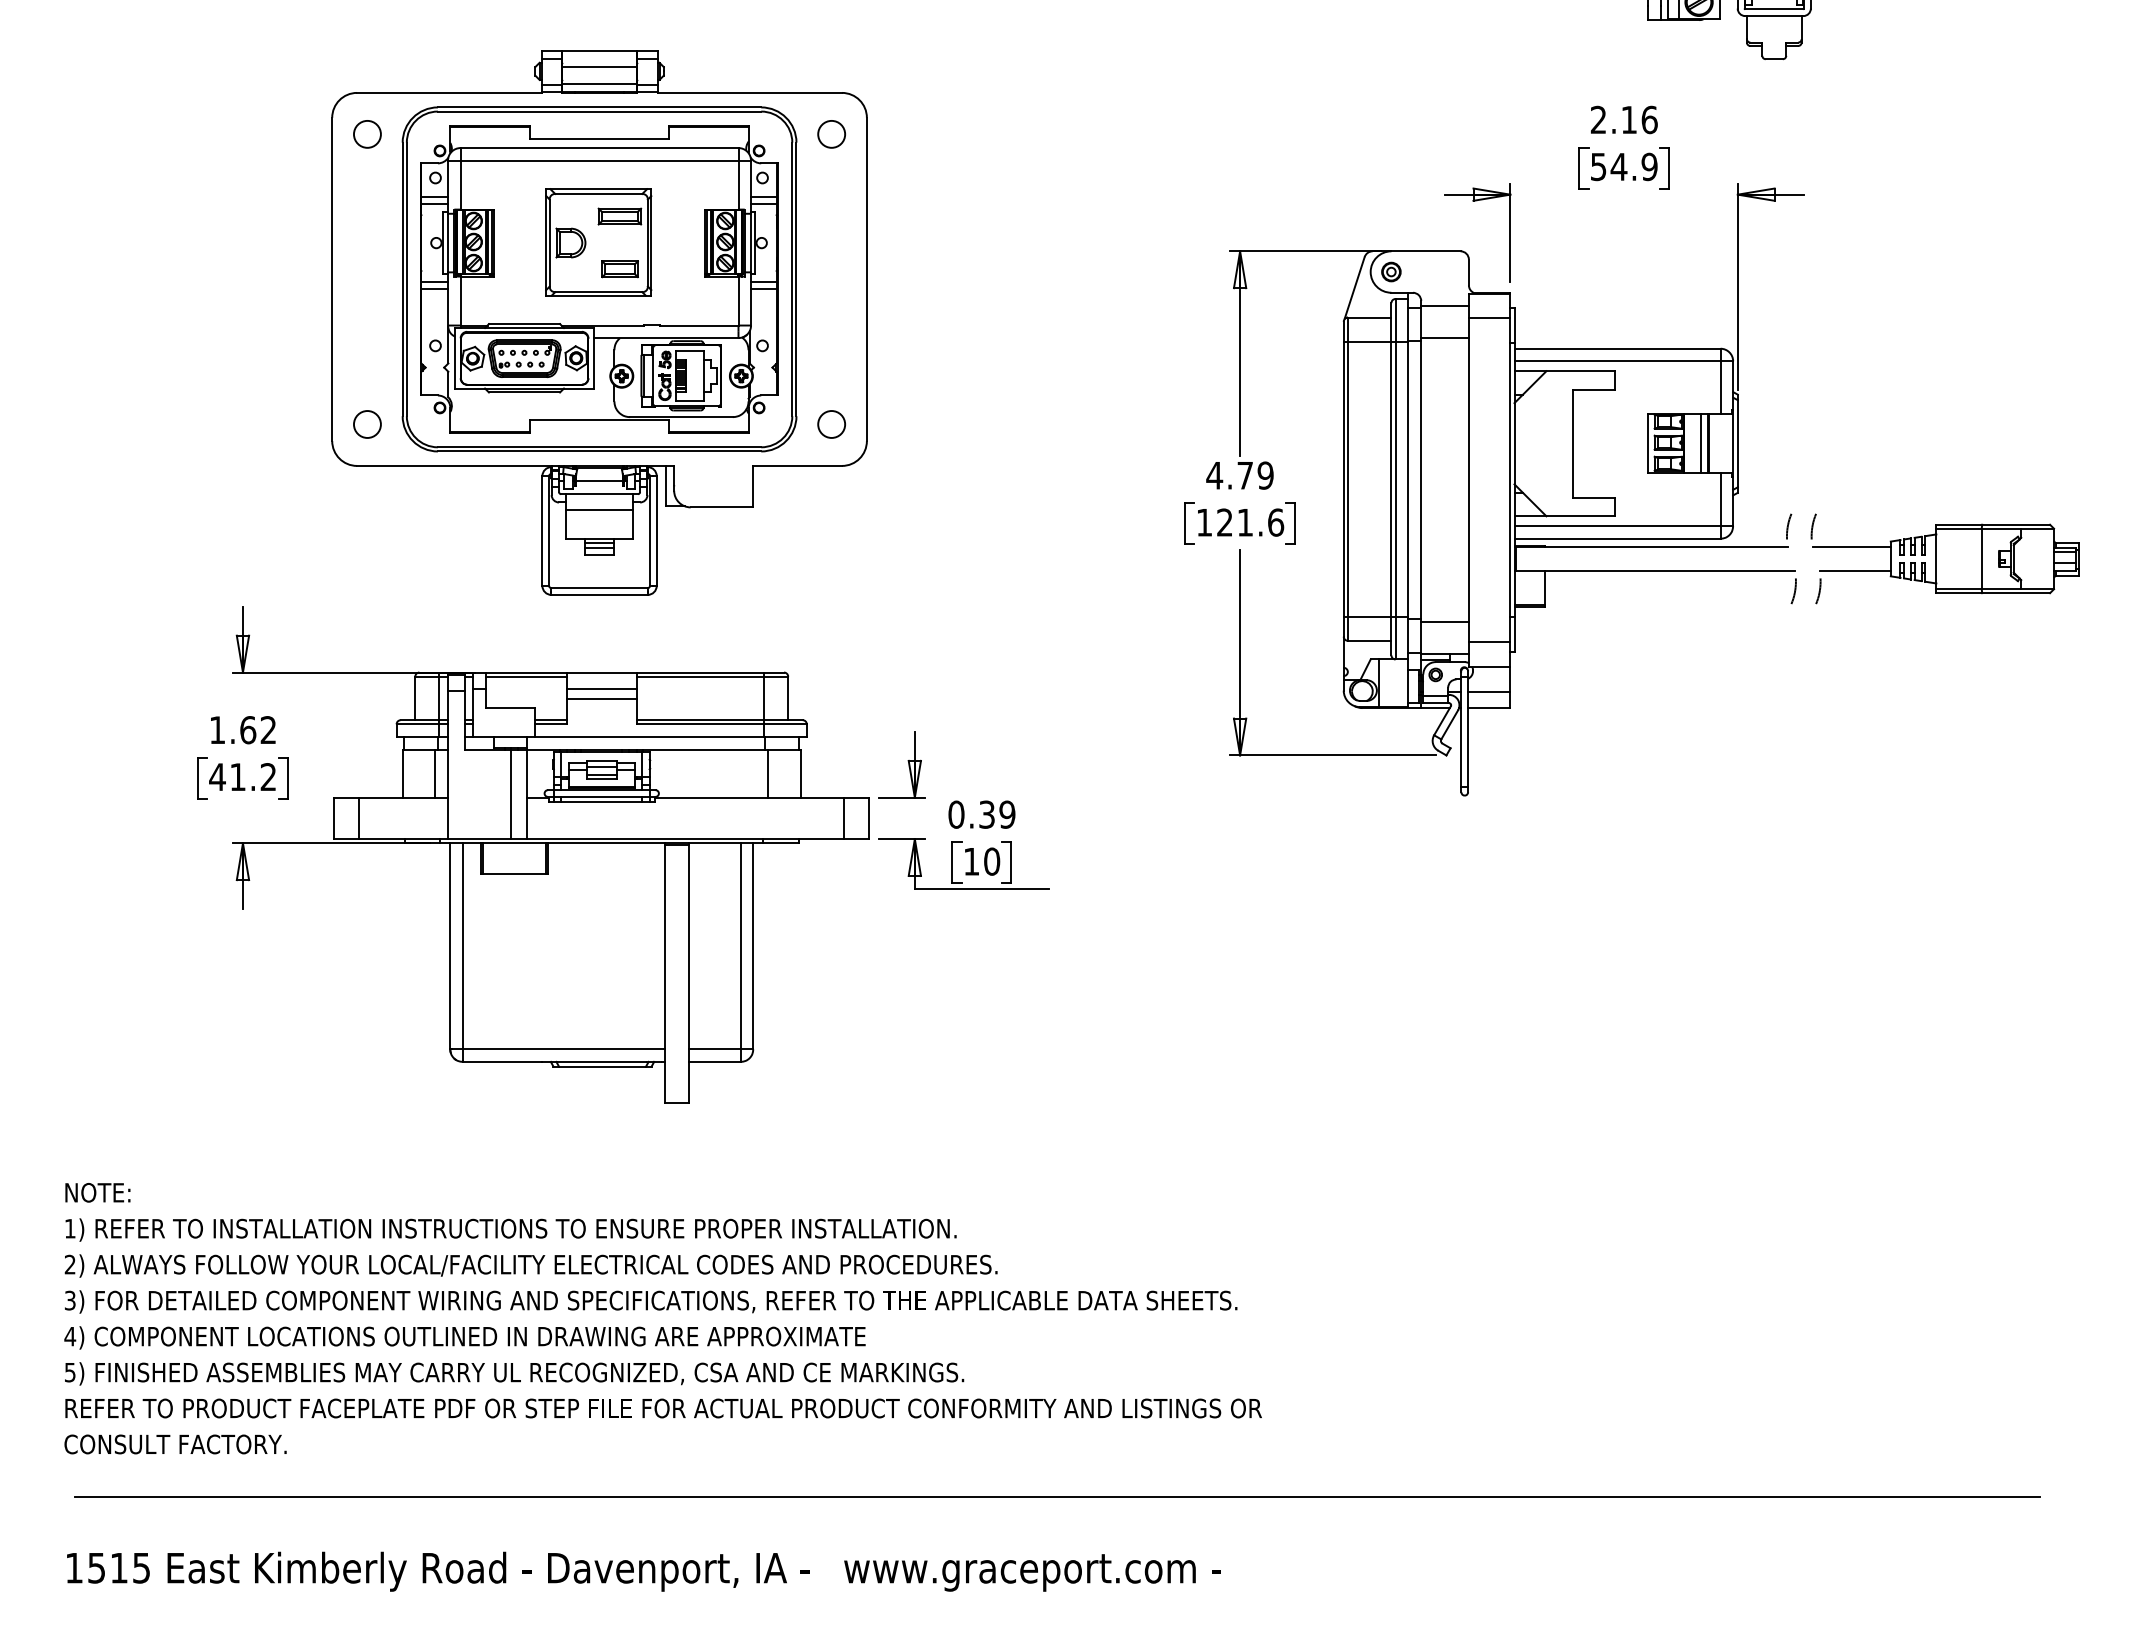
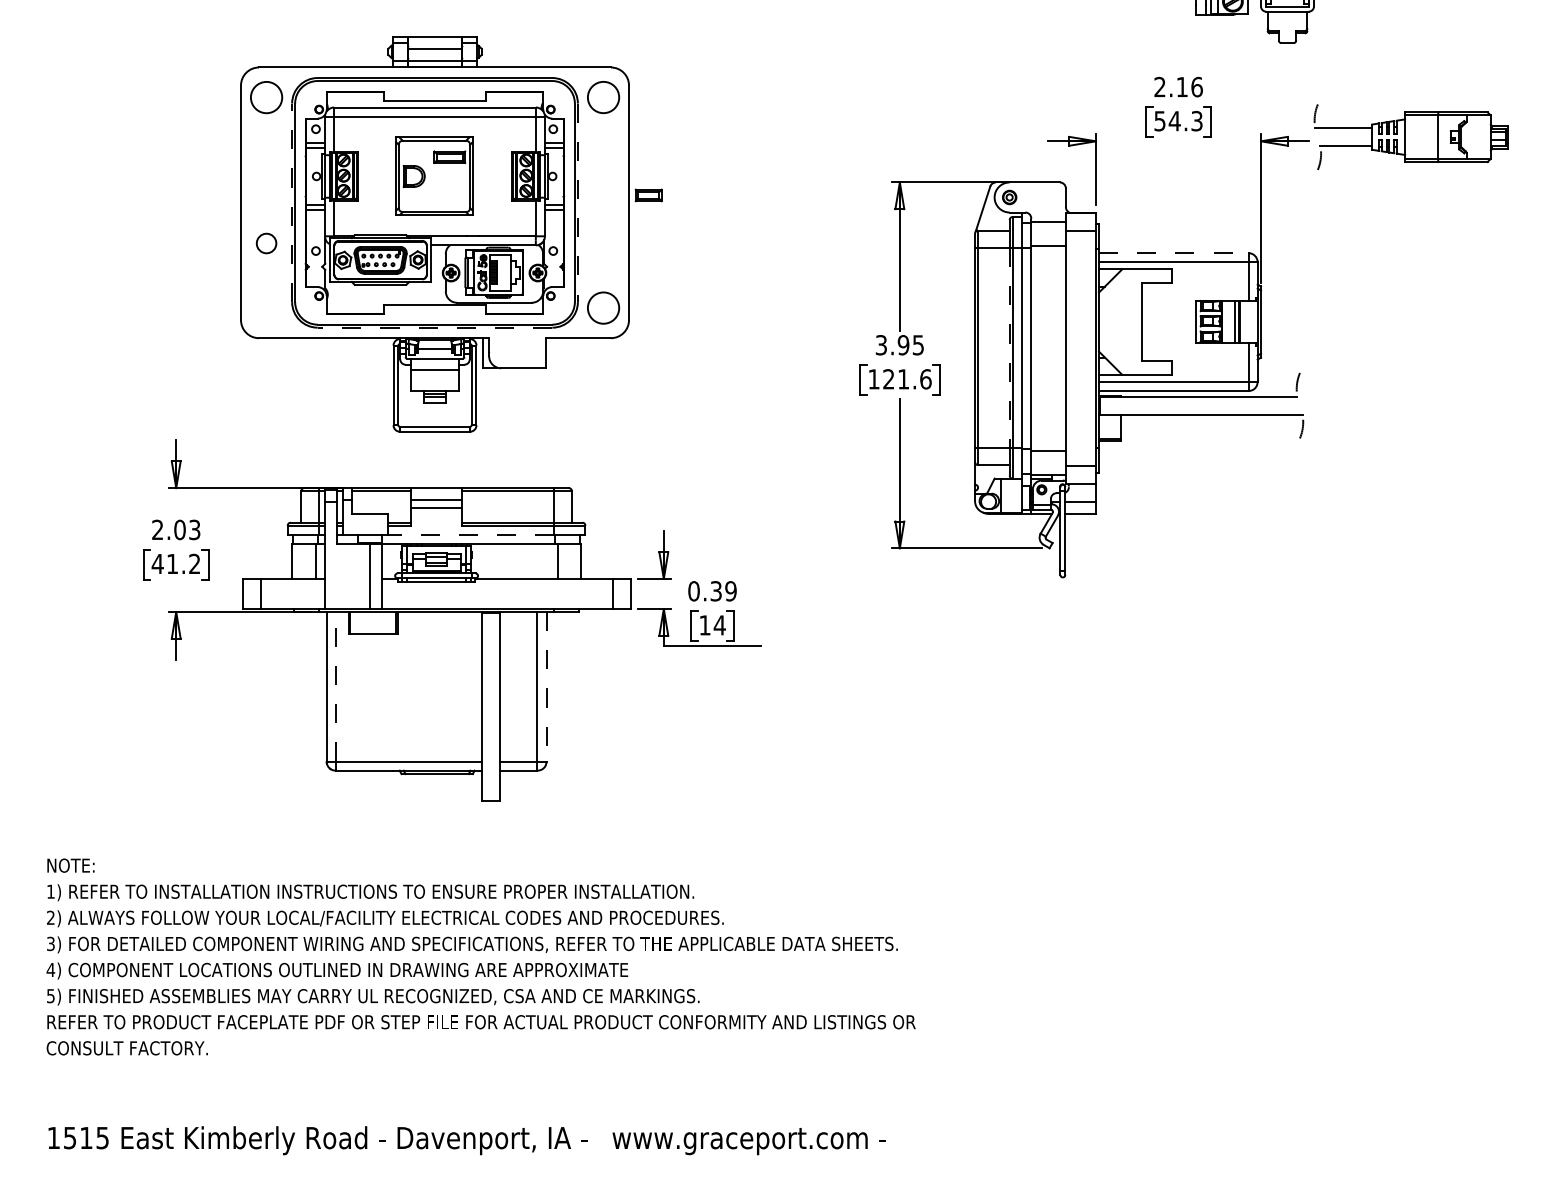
circle: (366, 133) -> (265, 96), size x1.6
circle: (831, 134) -> (603, 97), size x1.6
text: (1649, 166) -> (1196, 120), 54.9 -> 54.3
part: (619, 269) -> (648, 195), moved
line: (402, 279) -> (292, 202), solid -> dashed
line: (796, 279) -> (577, 202), solid -> dashed
line: (1618, 348) -> (1174, 252), solid -> dashed
circle: (367, 424) -> (266, 243), moved
circle: (831, 424) -> (603, 308), size x1.6
line: (599, 451) -> (434, 327), solid -> dashed
text: (1239, 475) -> (899, 345), 4.79 -> 3.95
line: (1391, 479) -> (1009, 348), solid -> dashed
part: (1944, 558) -> (1411, 136), moved
text: (242, 730) -> (175, 530), 1.62 -> 2.03
line: (649, 736) -> (471, 534), solid -> dashed
text: (991, 861) -> (719, 625), 10 -> 14
line: (462, 945) -> (335, 686), solid -> dashed
line: (753, 946) -> (546, 686), solid -> dashed
line: (1056, 1496) -> (766, 1086), removed

